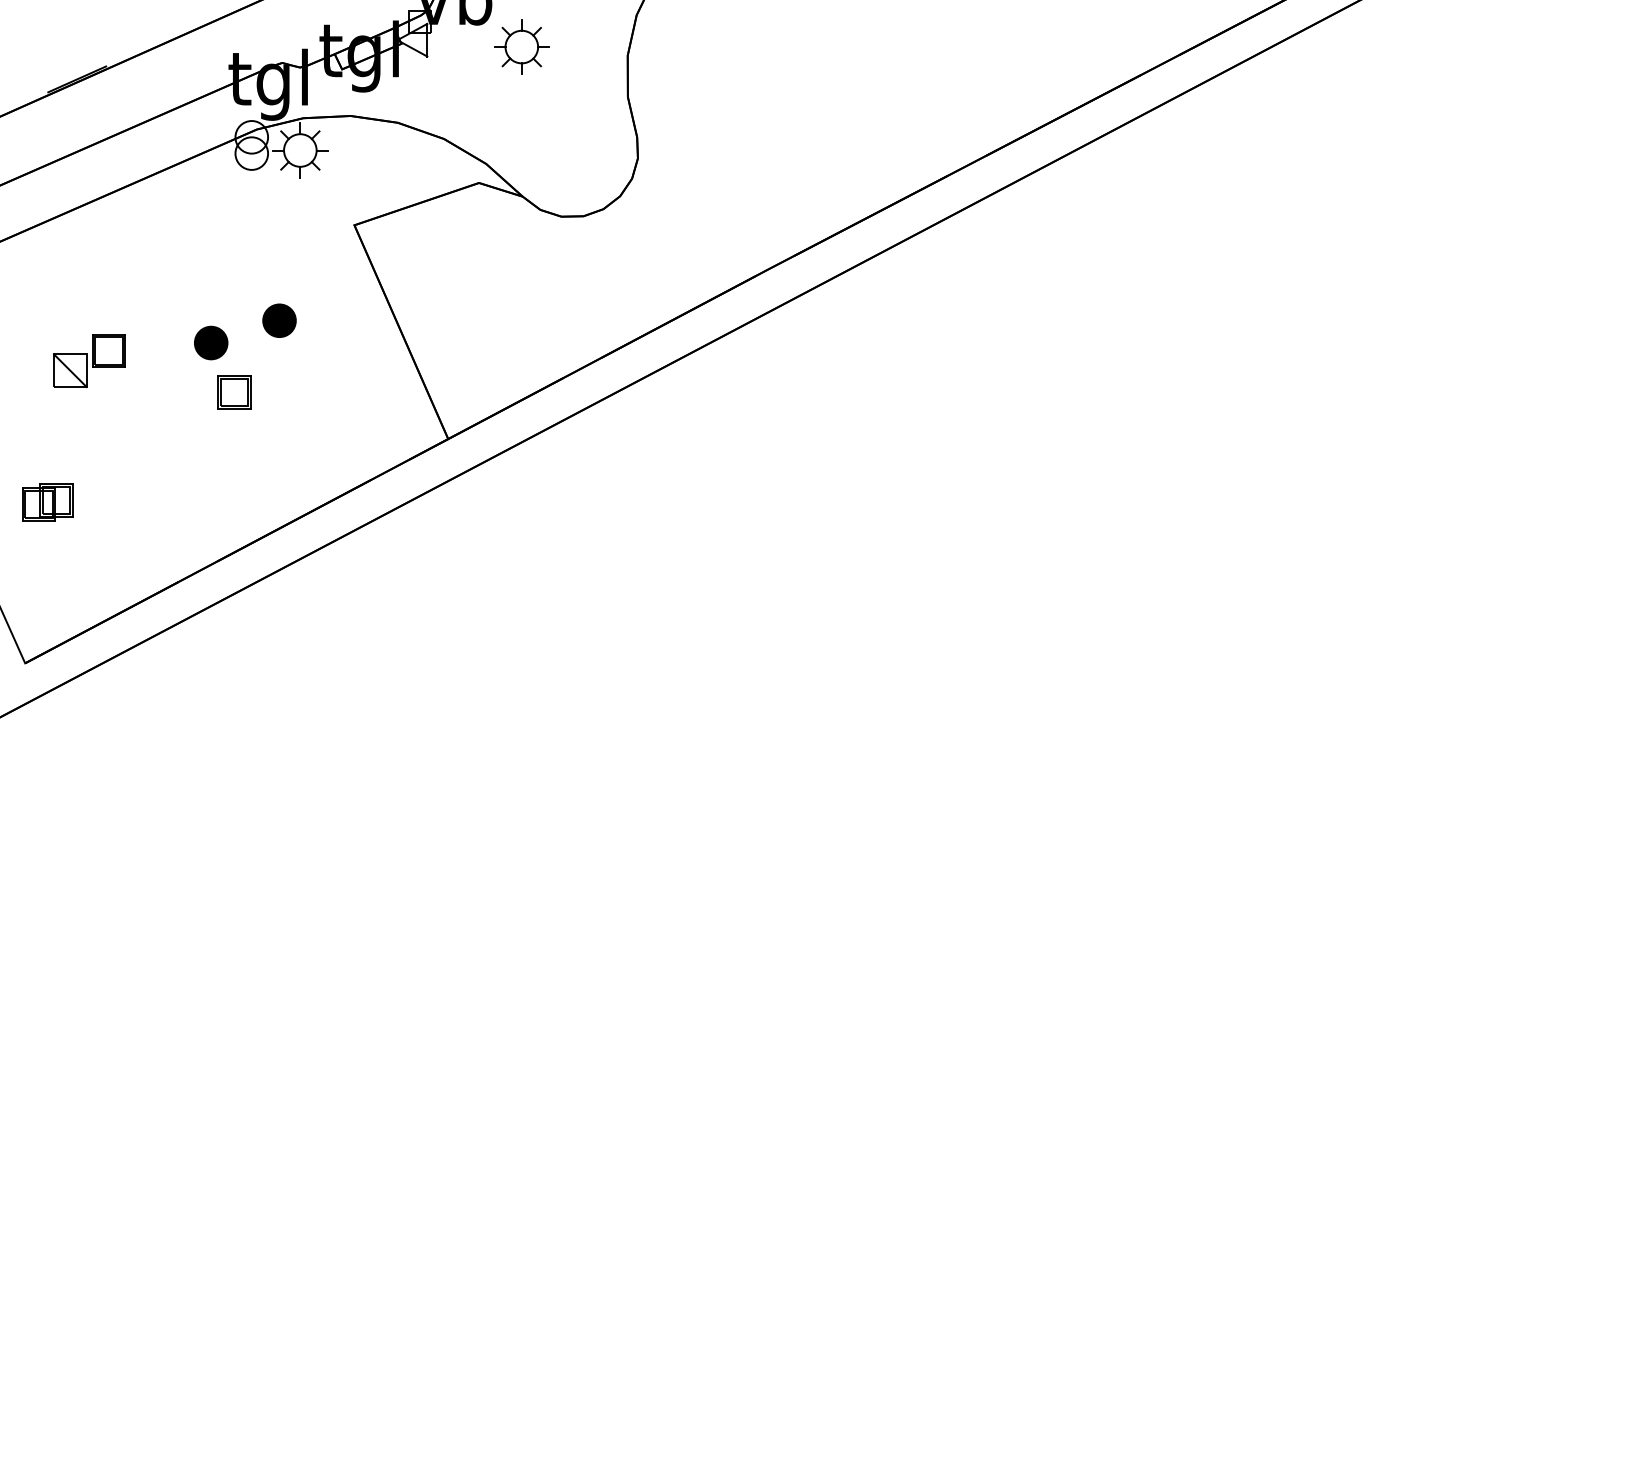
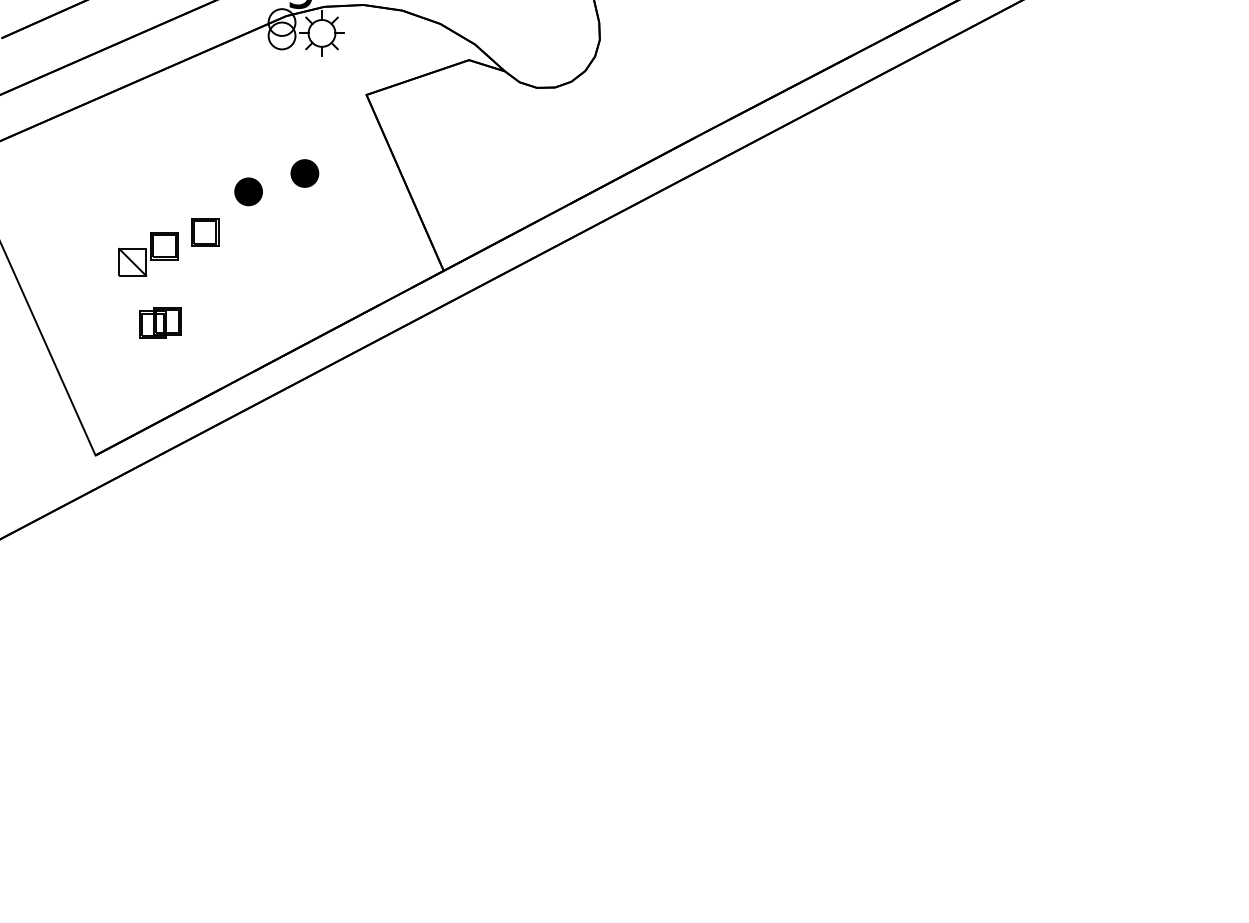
part: (89, 361) -> (148, 254), moved
part: (234, 392) -> (205, 232), moved
part: (47, 502) -> (160, 323), moved

